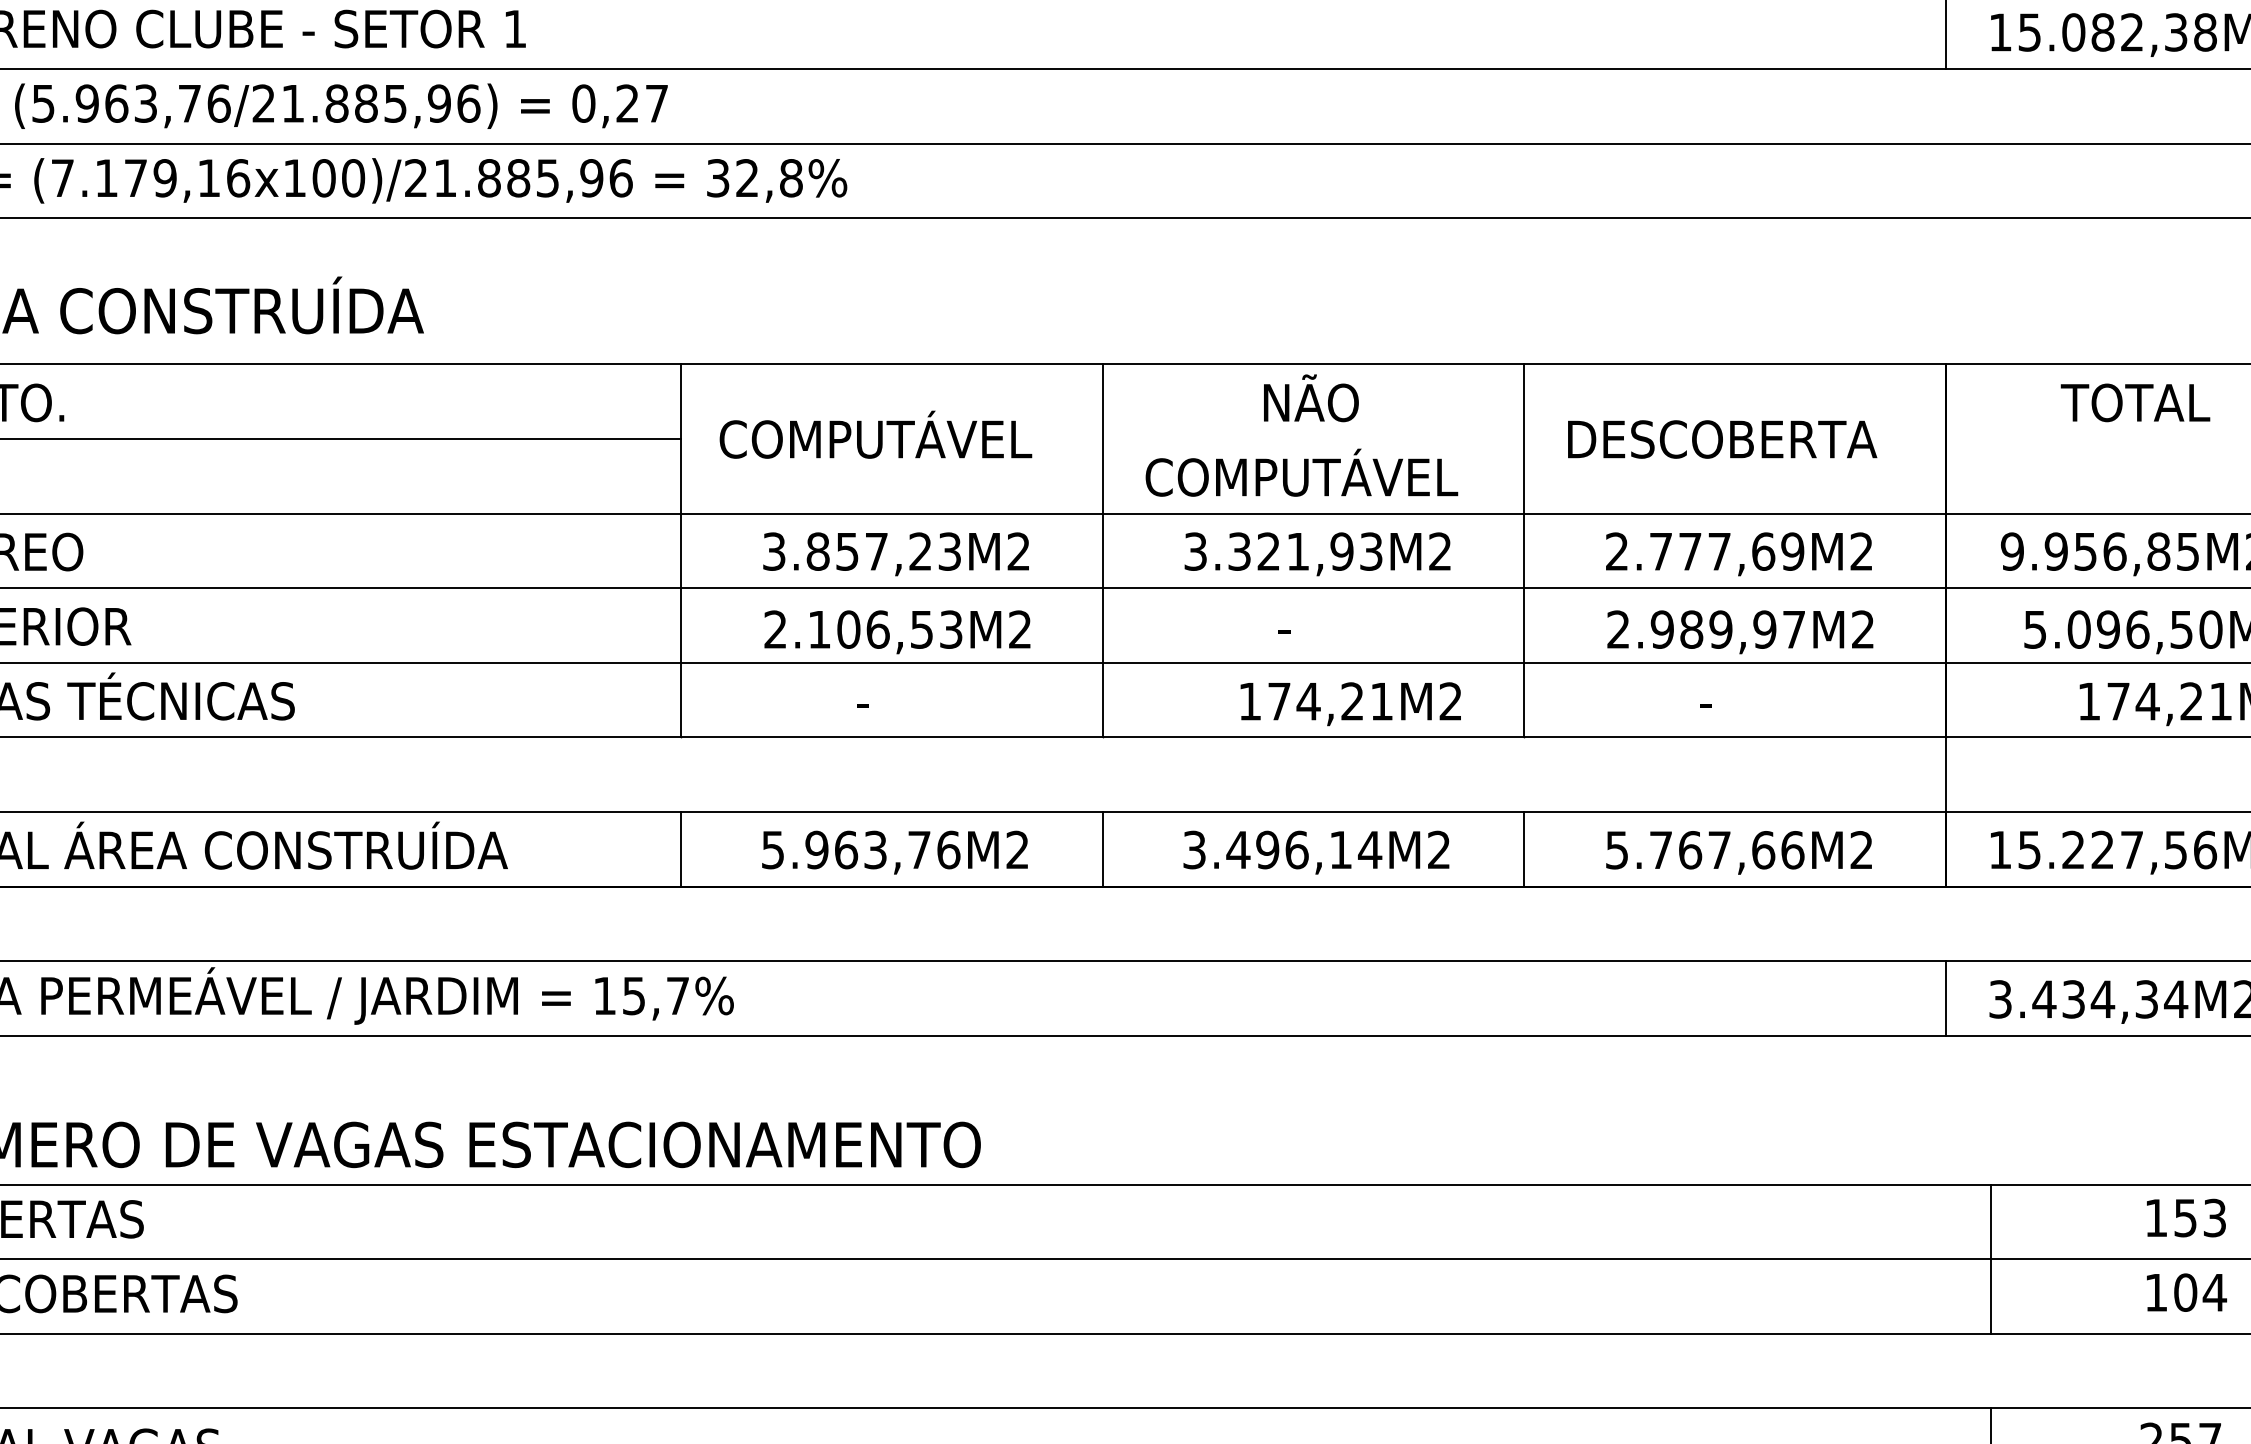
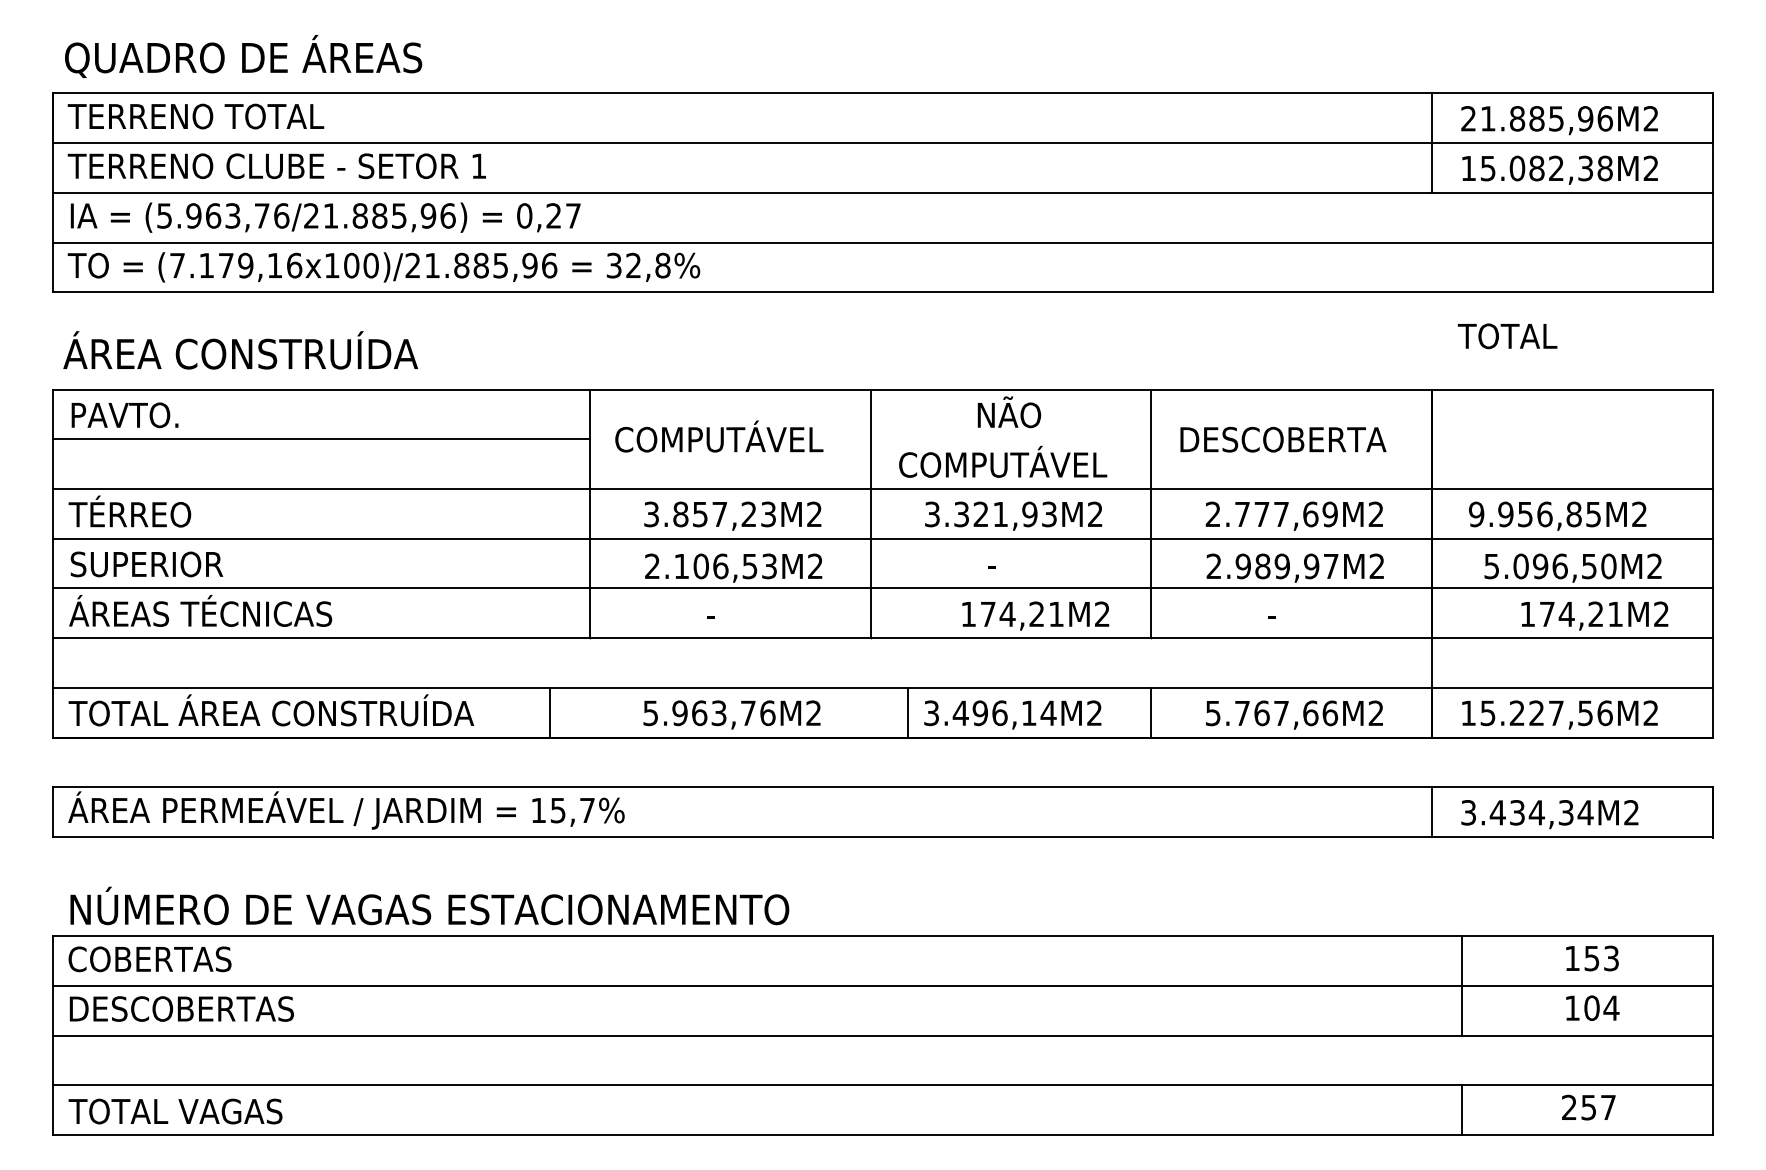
text: (2135, 403) -> (1507, 336), moved
line: (681, 848) -> (549, 712), moved
line: (1102, 848) -> (907, 712), moved

